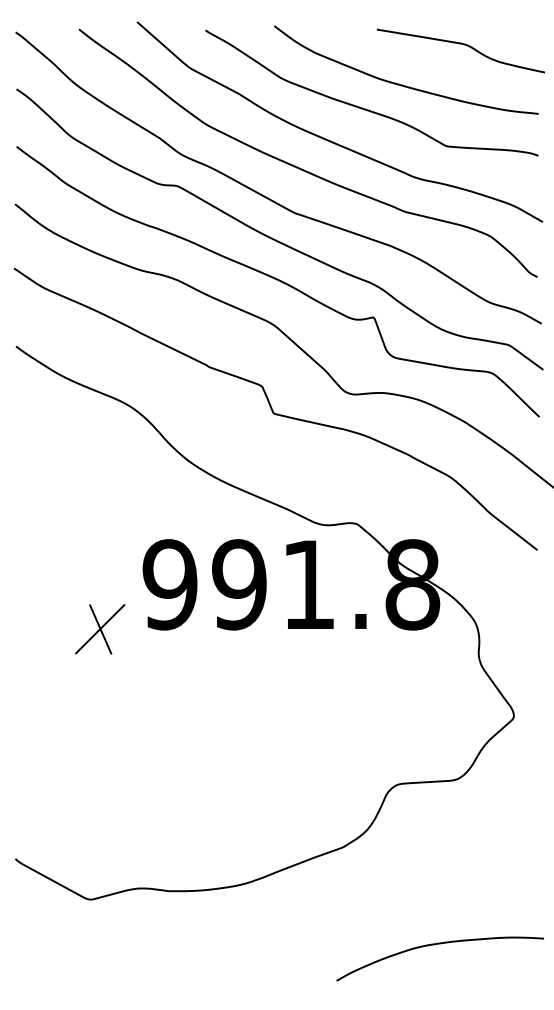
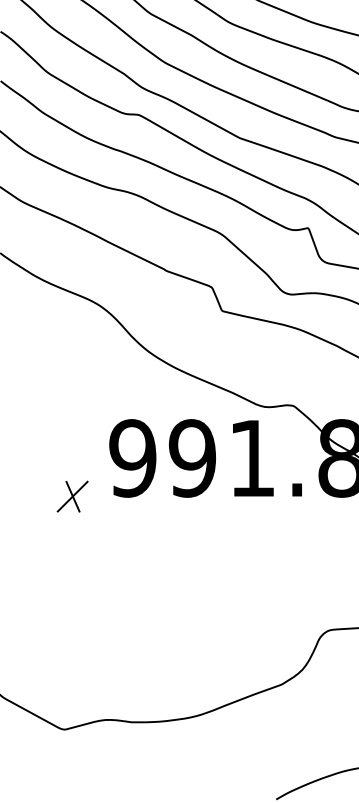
part: (100, 628) -> (72, 496), size x0.71

